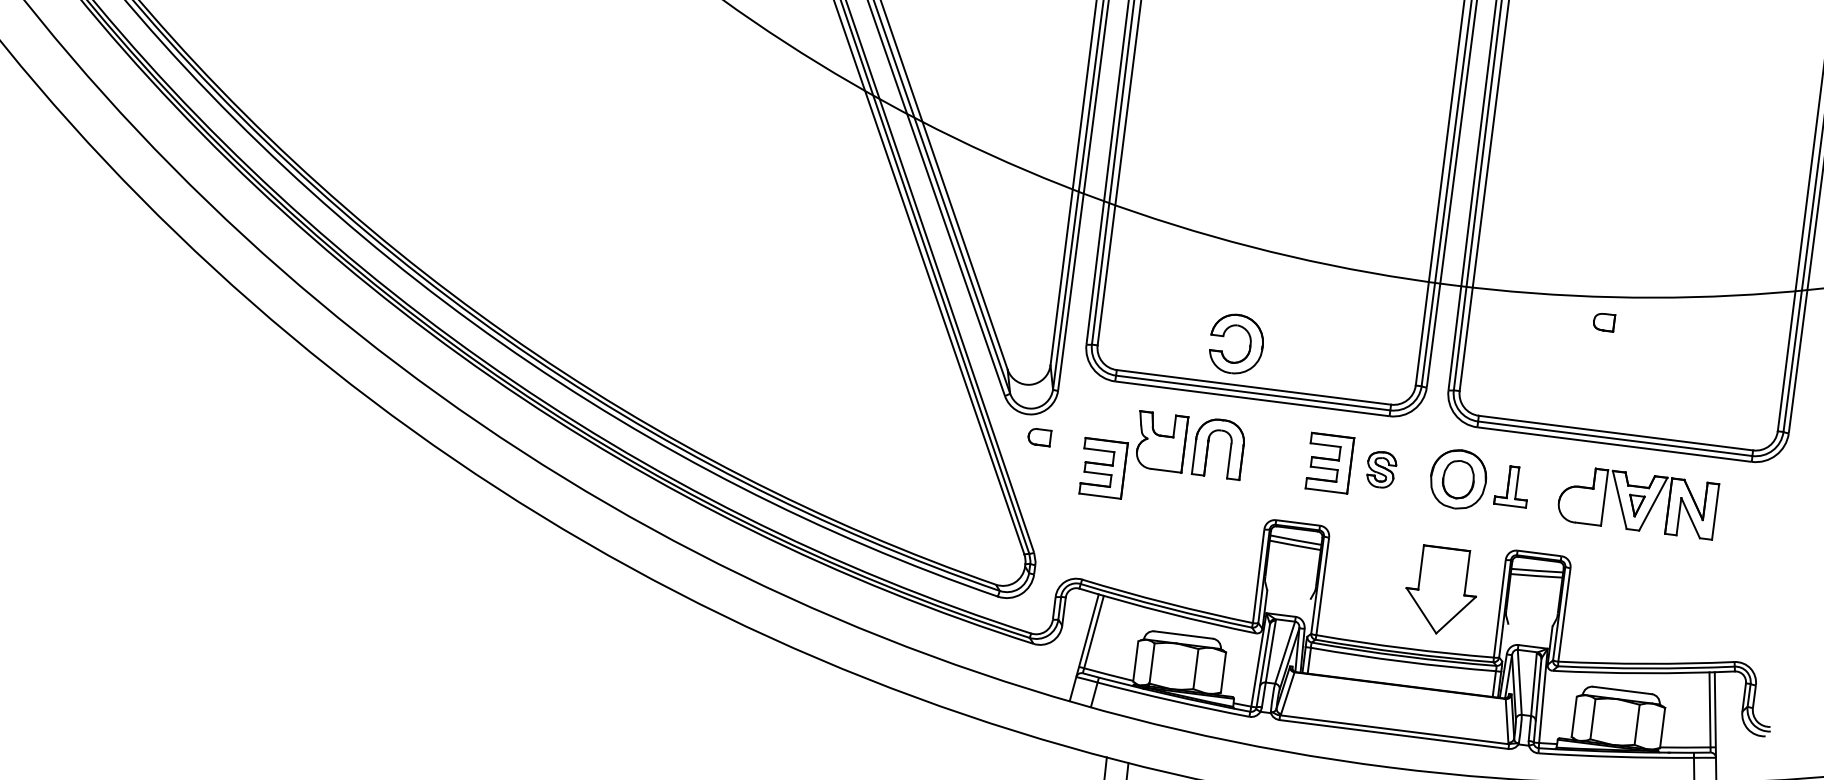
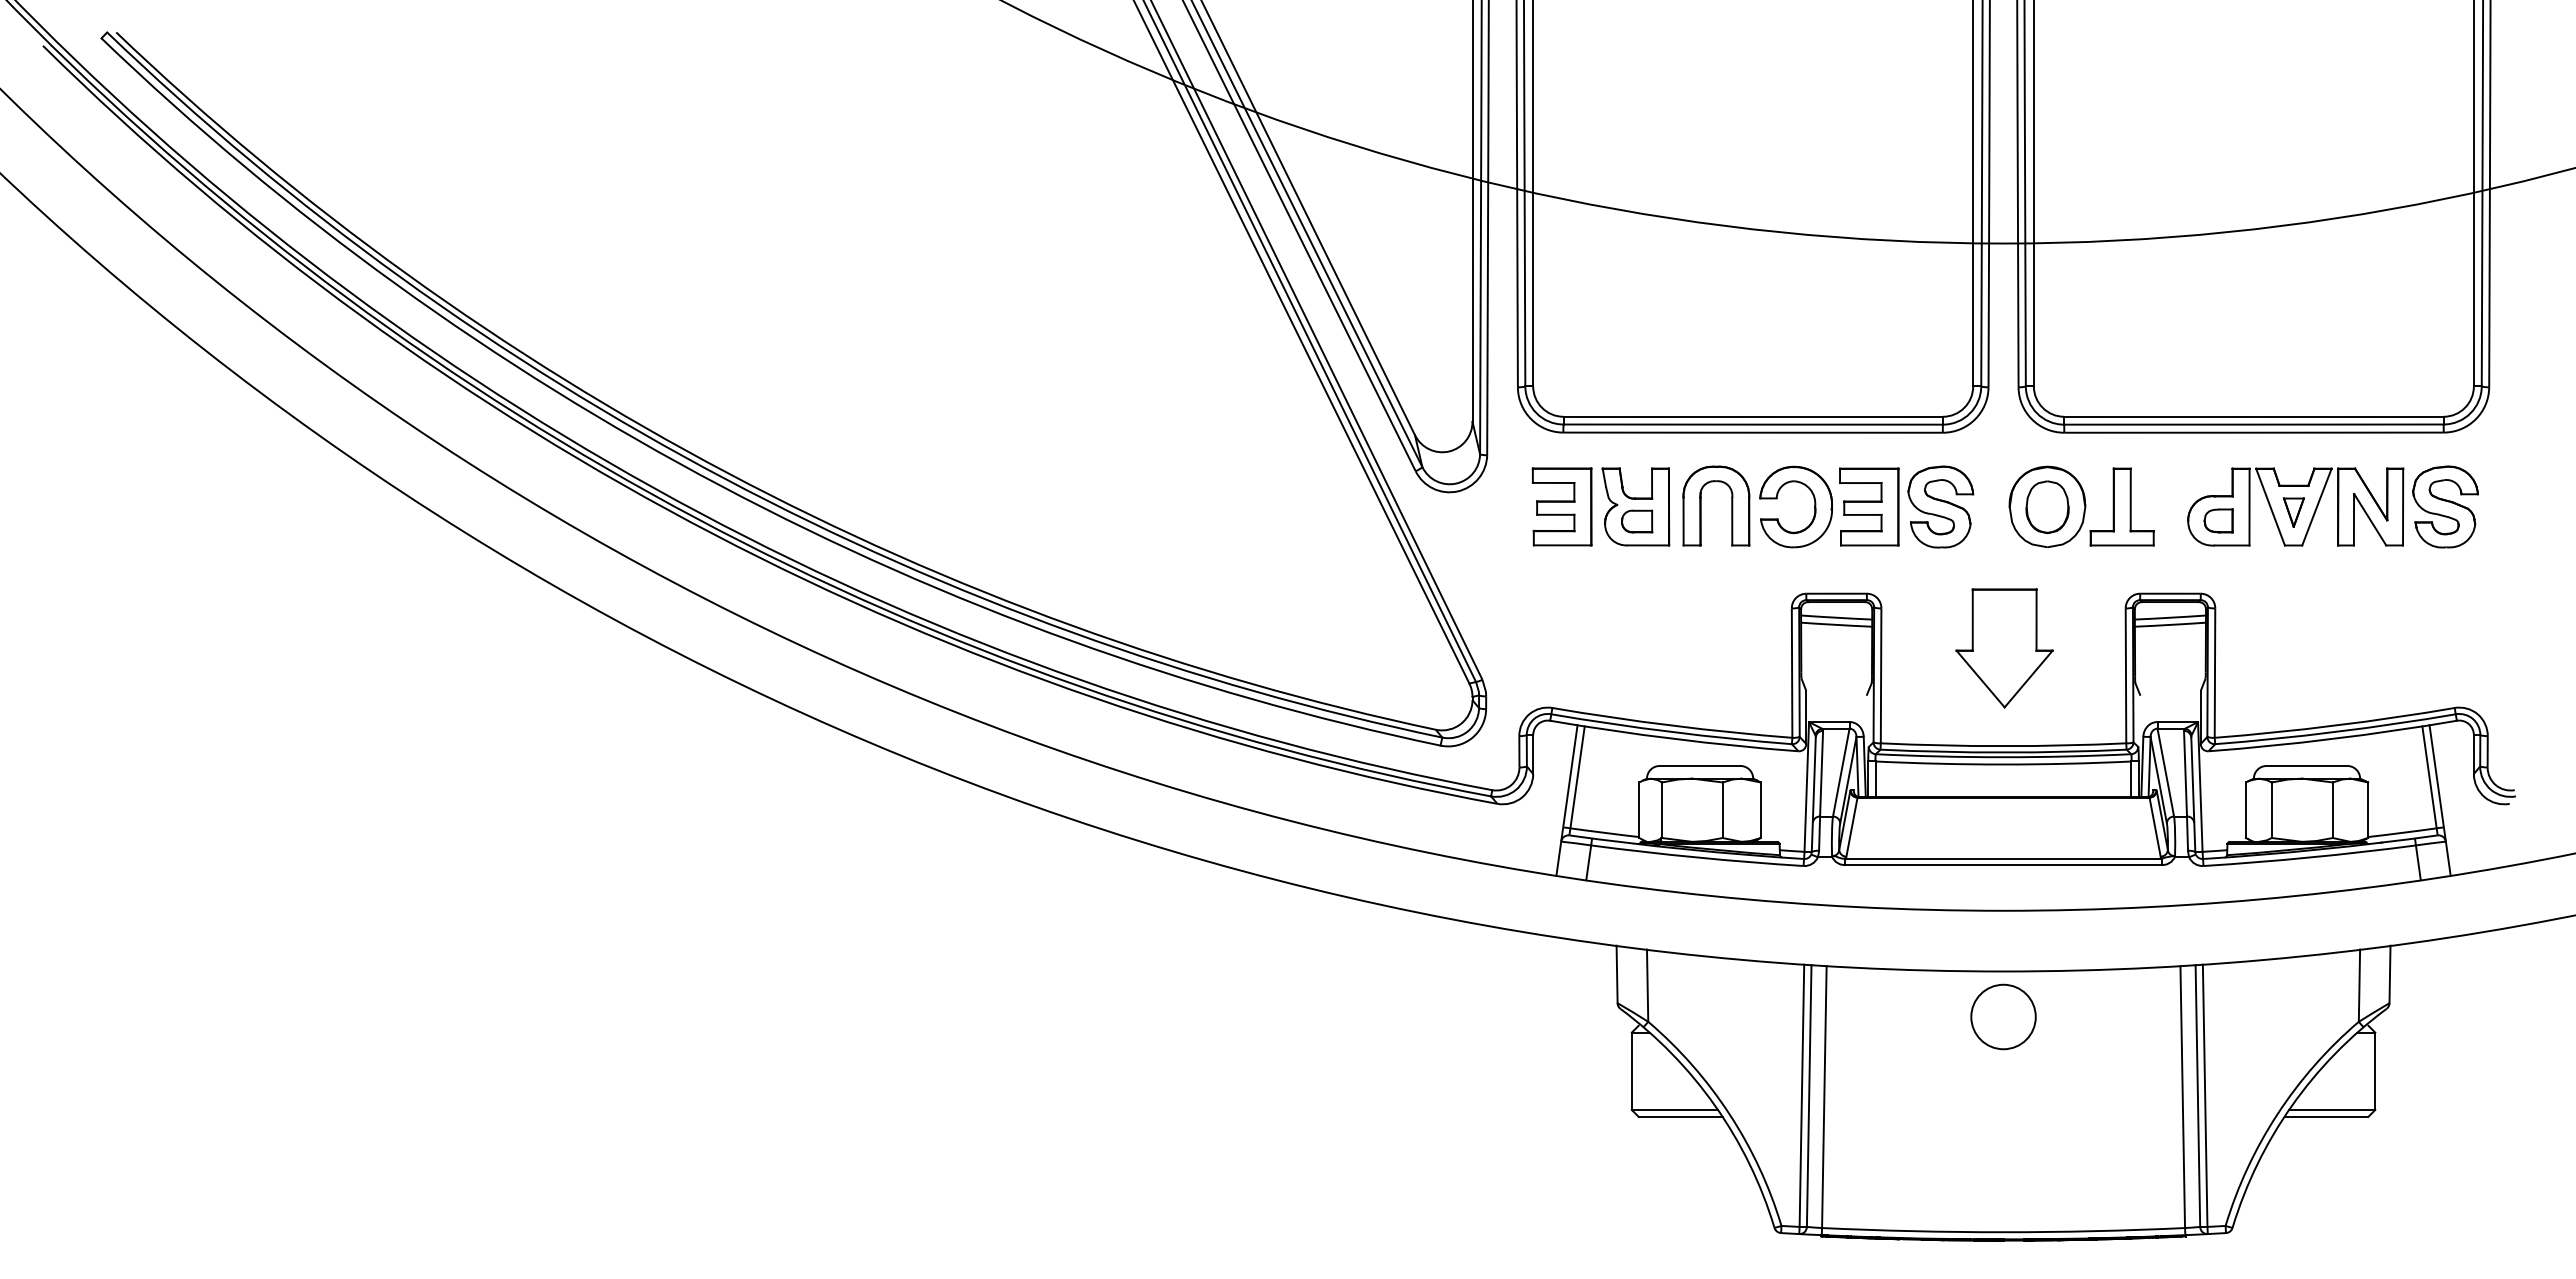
part: (1604, 321) -> (2218, 520), moved
part: (1249, 345) -> (1814, 506), moved
part: (1039, 437) -> (1637, 521), moved
part: (1102, 468) -> (1561, 506), moved
part: (1381, 469) -> (1940, 506), size x1.67
part: (1512, 485) -> (2121, 506), size x1.43
part: (1746, 515) -> (2445, 506), added
part: (1441, 590) -> (2004, 648), moved

